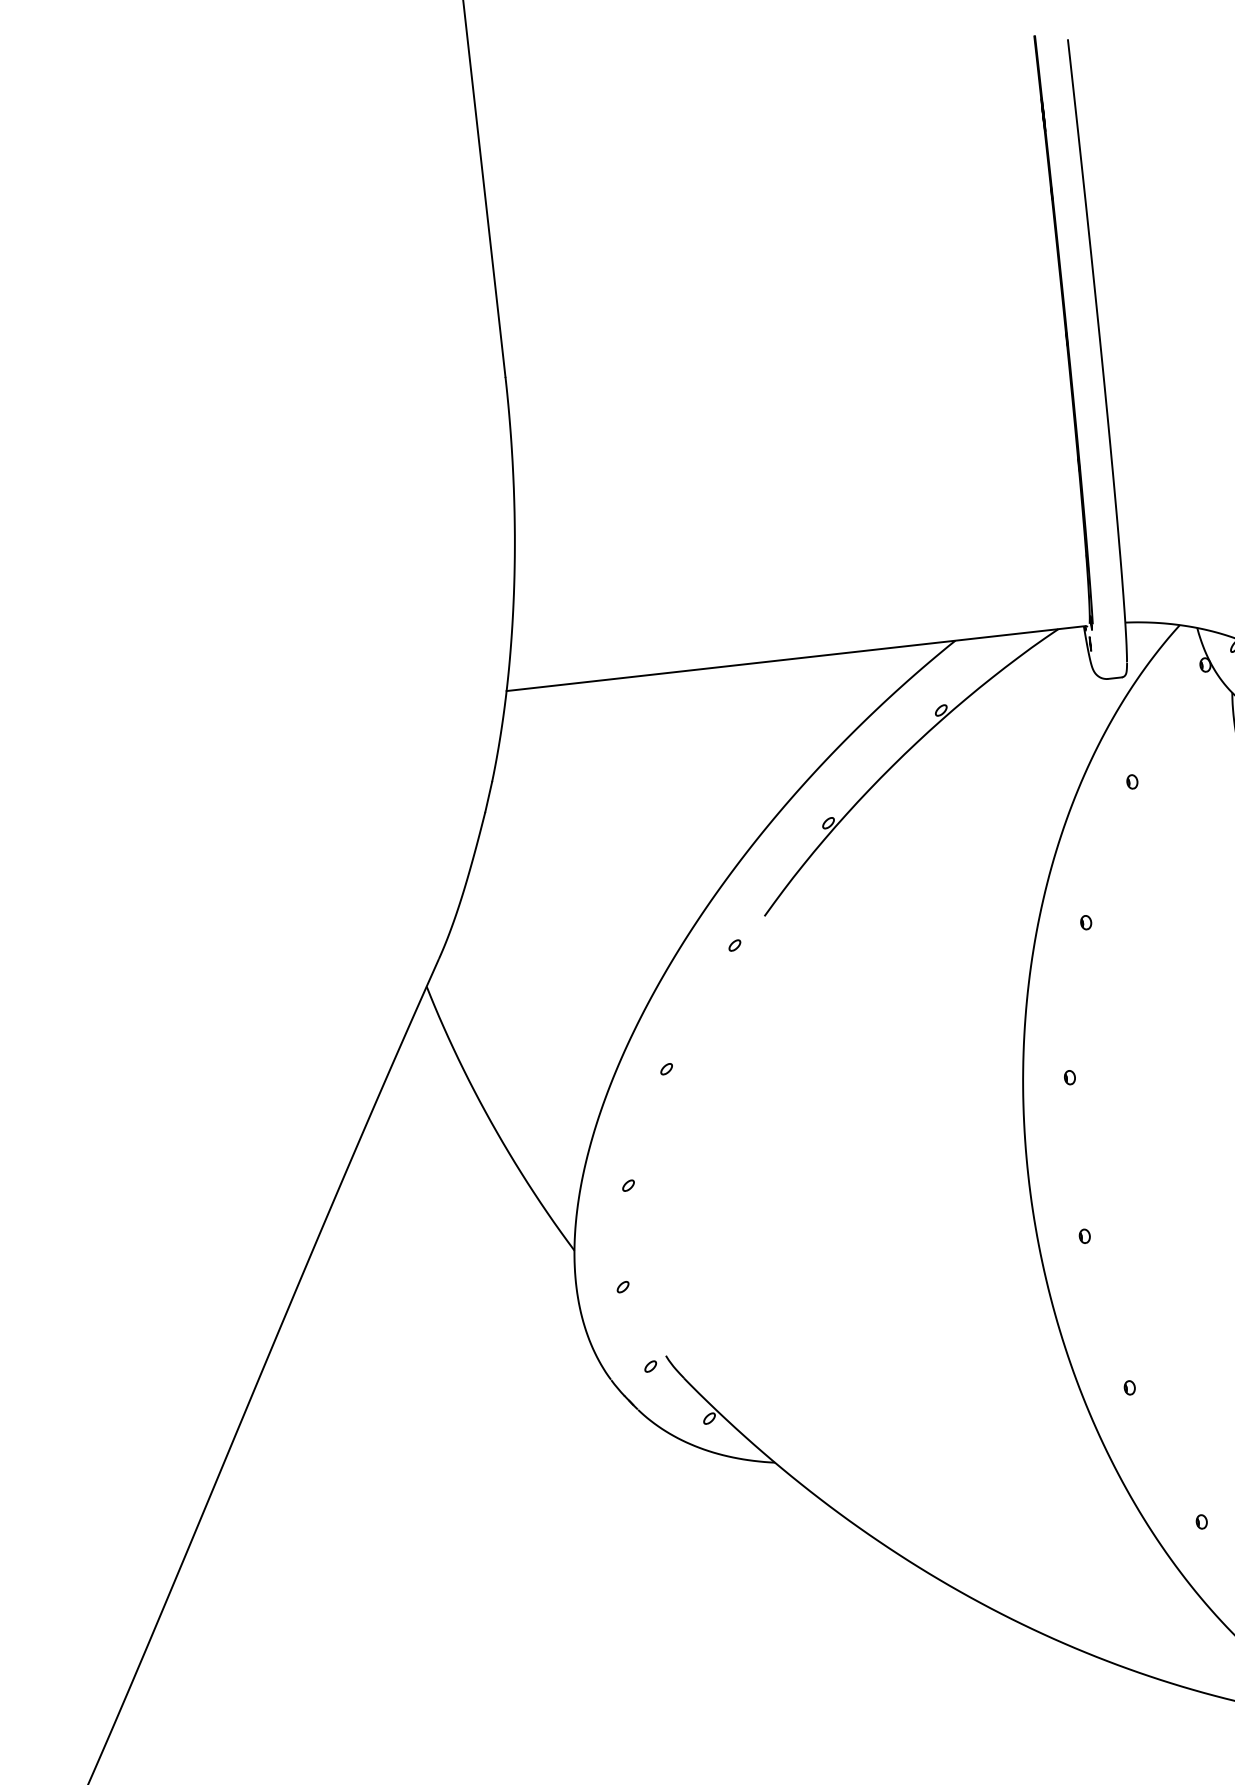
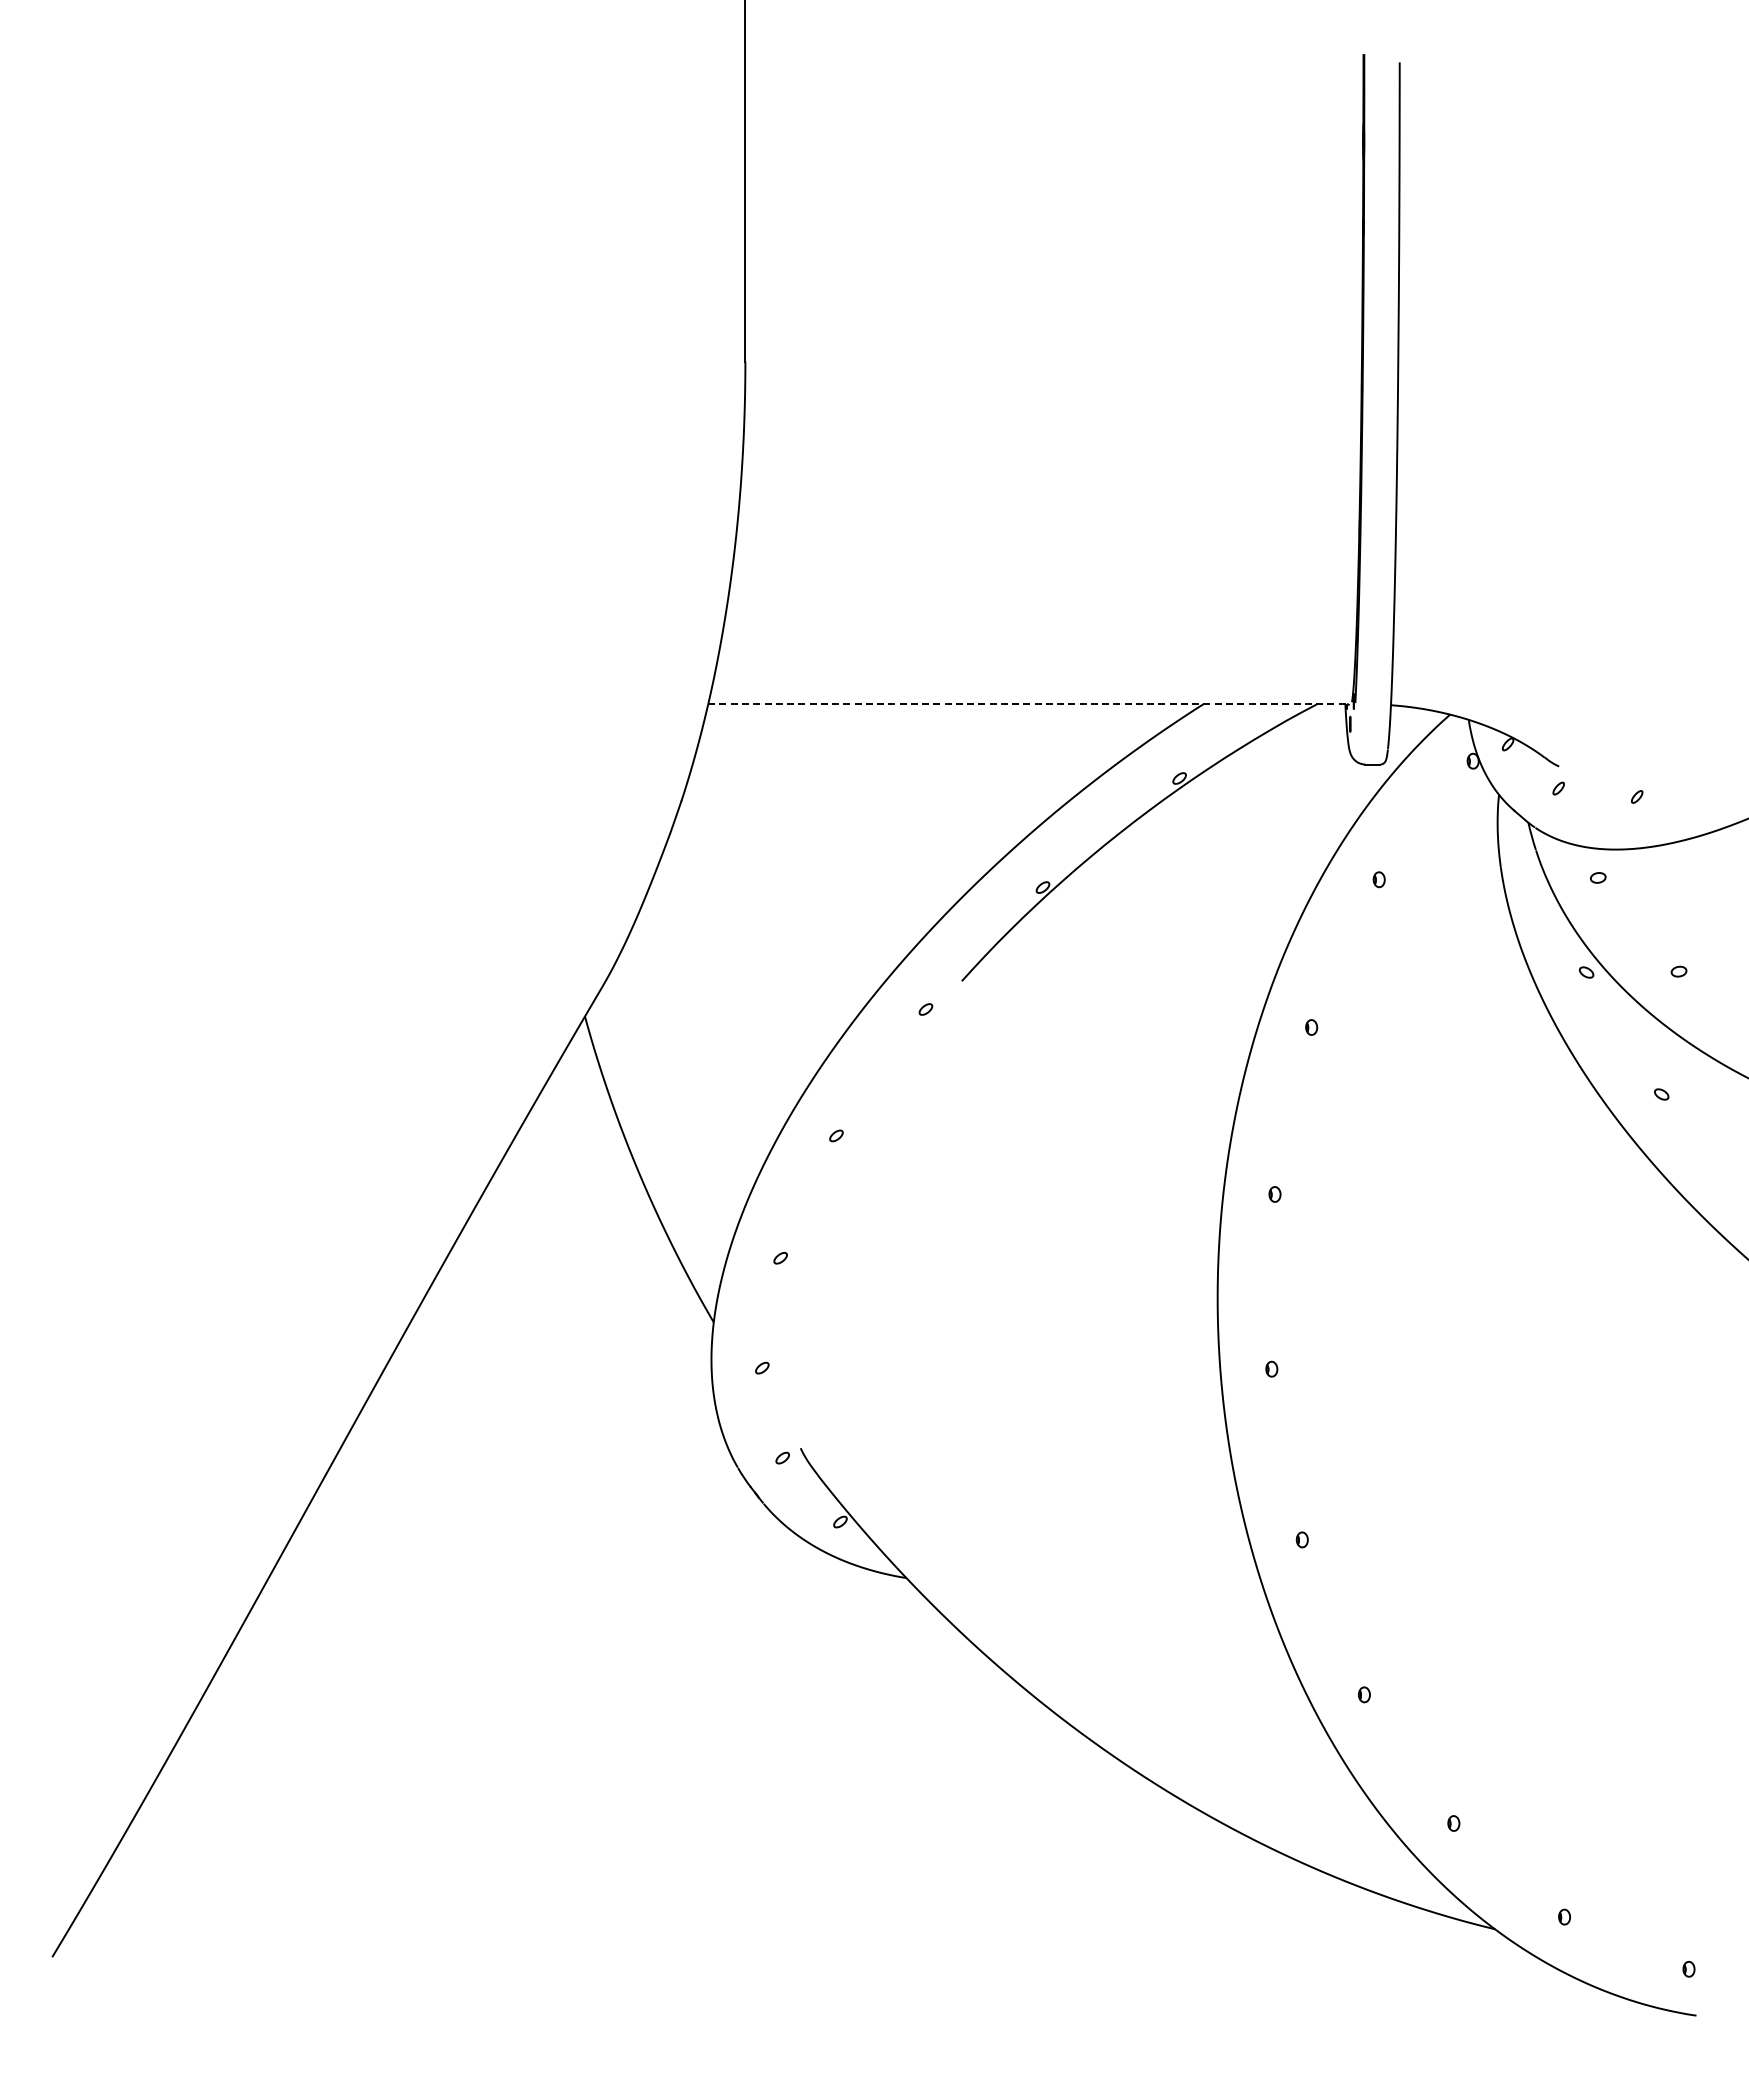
line: (796, 658) -> (1028, 704), solid -> dashed

